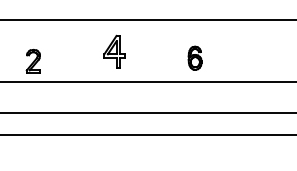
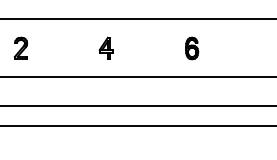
part: (113, 50) -> (105, 47), size x0.71
part: (195, 58) -> (192, 48), moved
part: (33, 60) -> (21, 47), moved

